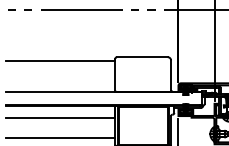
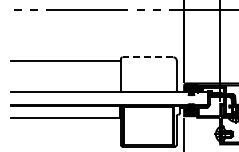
line: (141, 57) -> (147, 57), solid -> dashed
line: (59, 138) -> (65, 138), removed

